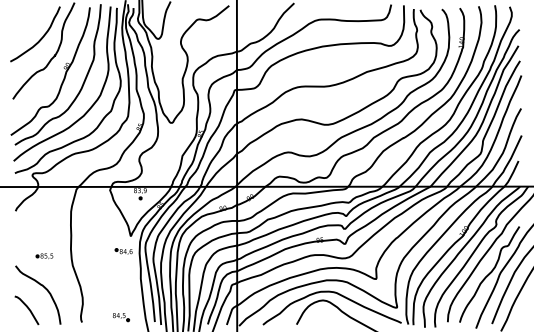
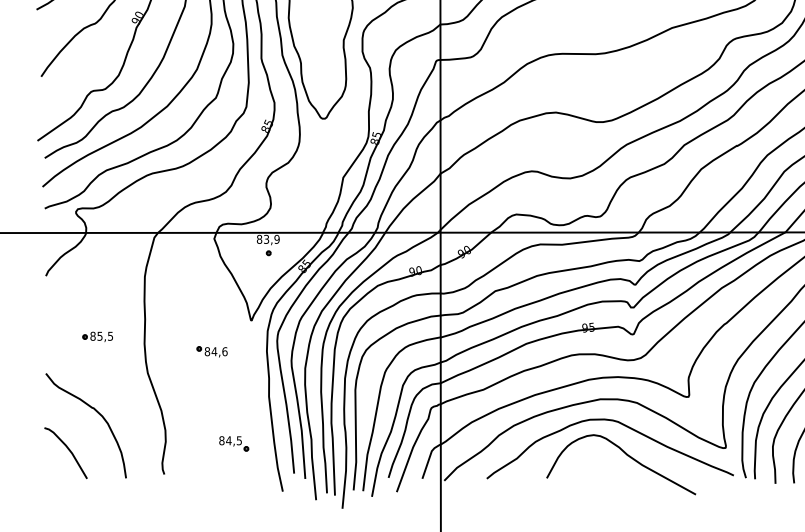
part: (123, 251) -> (211, 351), moved
part: (44, 256) -> (97, 337), moved
part: (121, 317) -> (234, 444), moved

